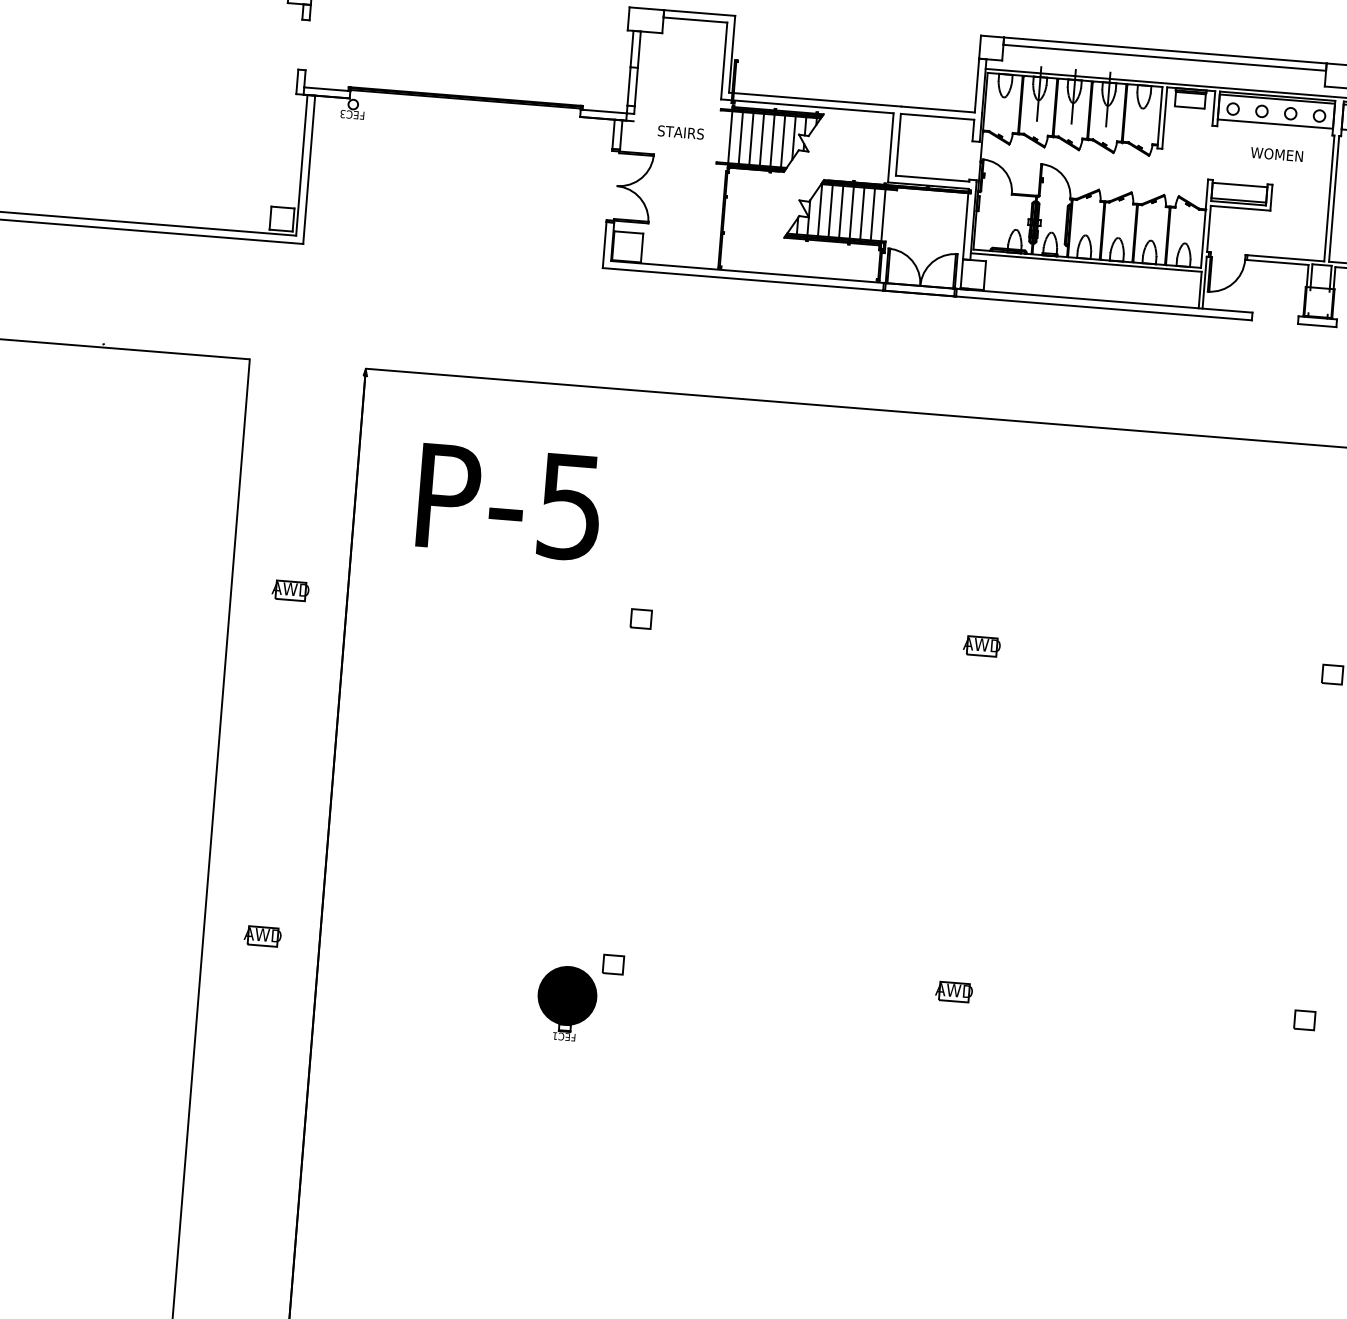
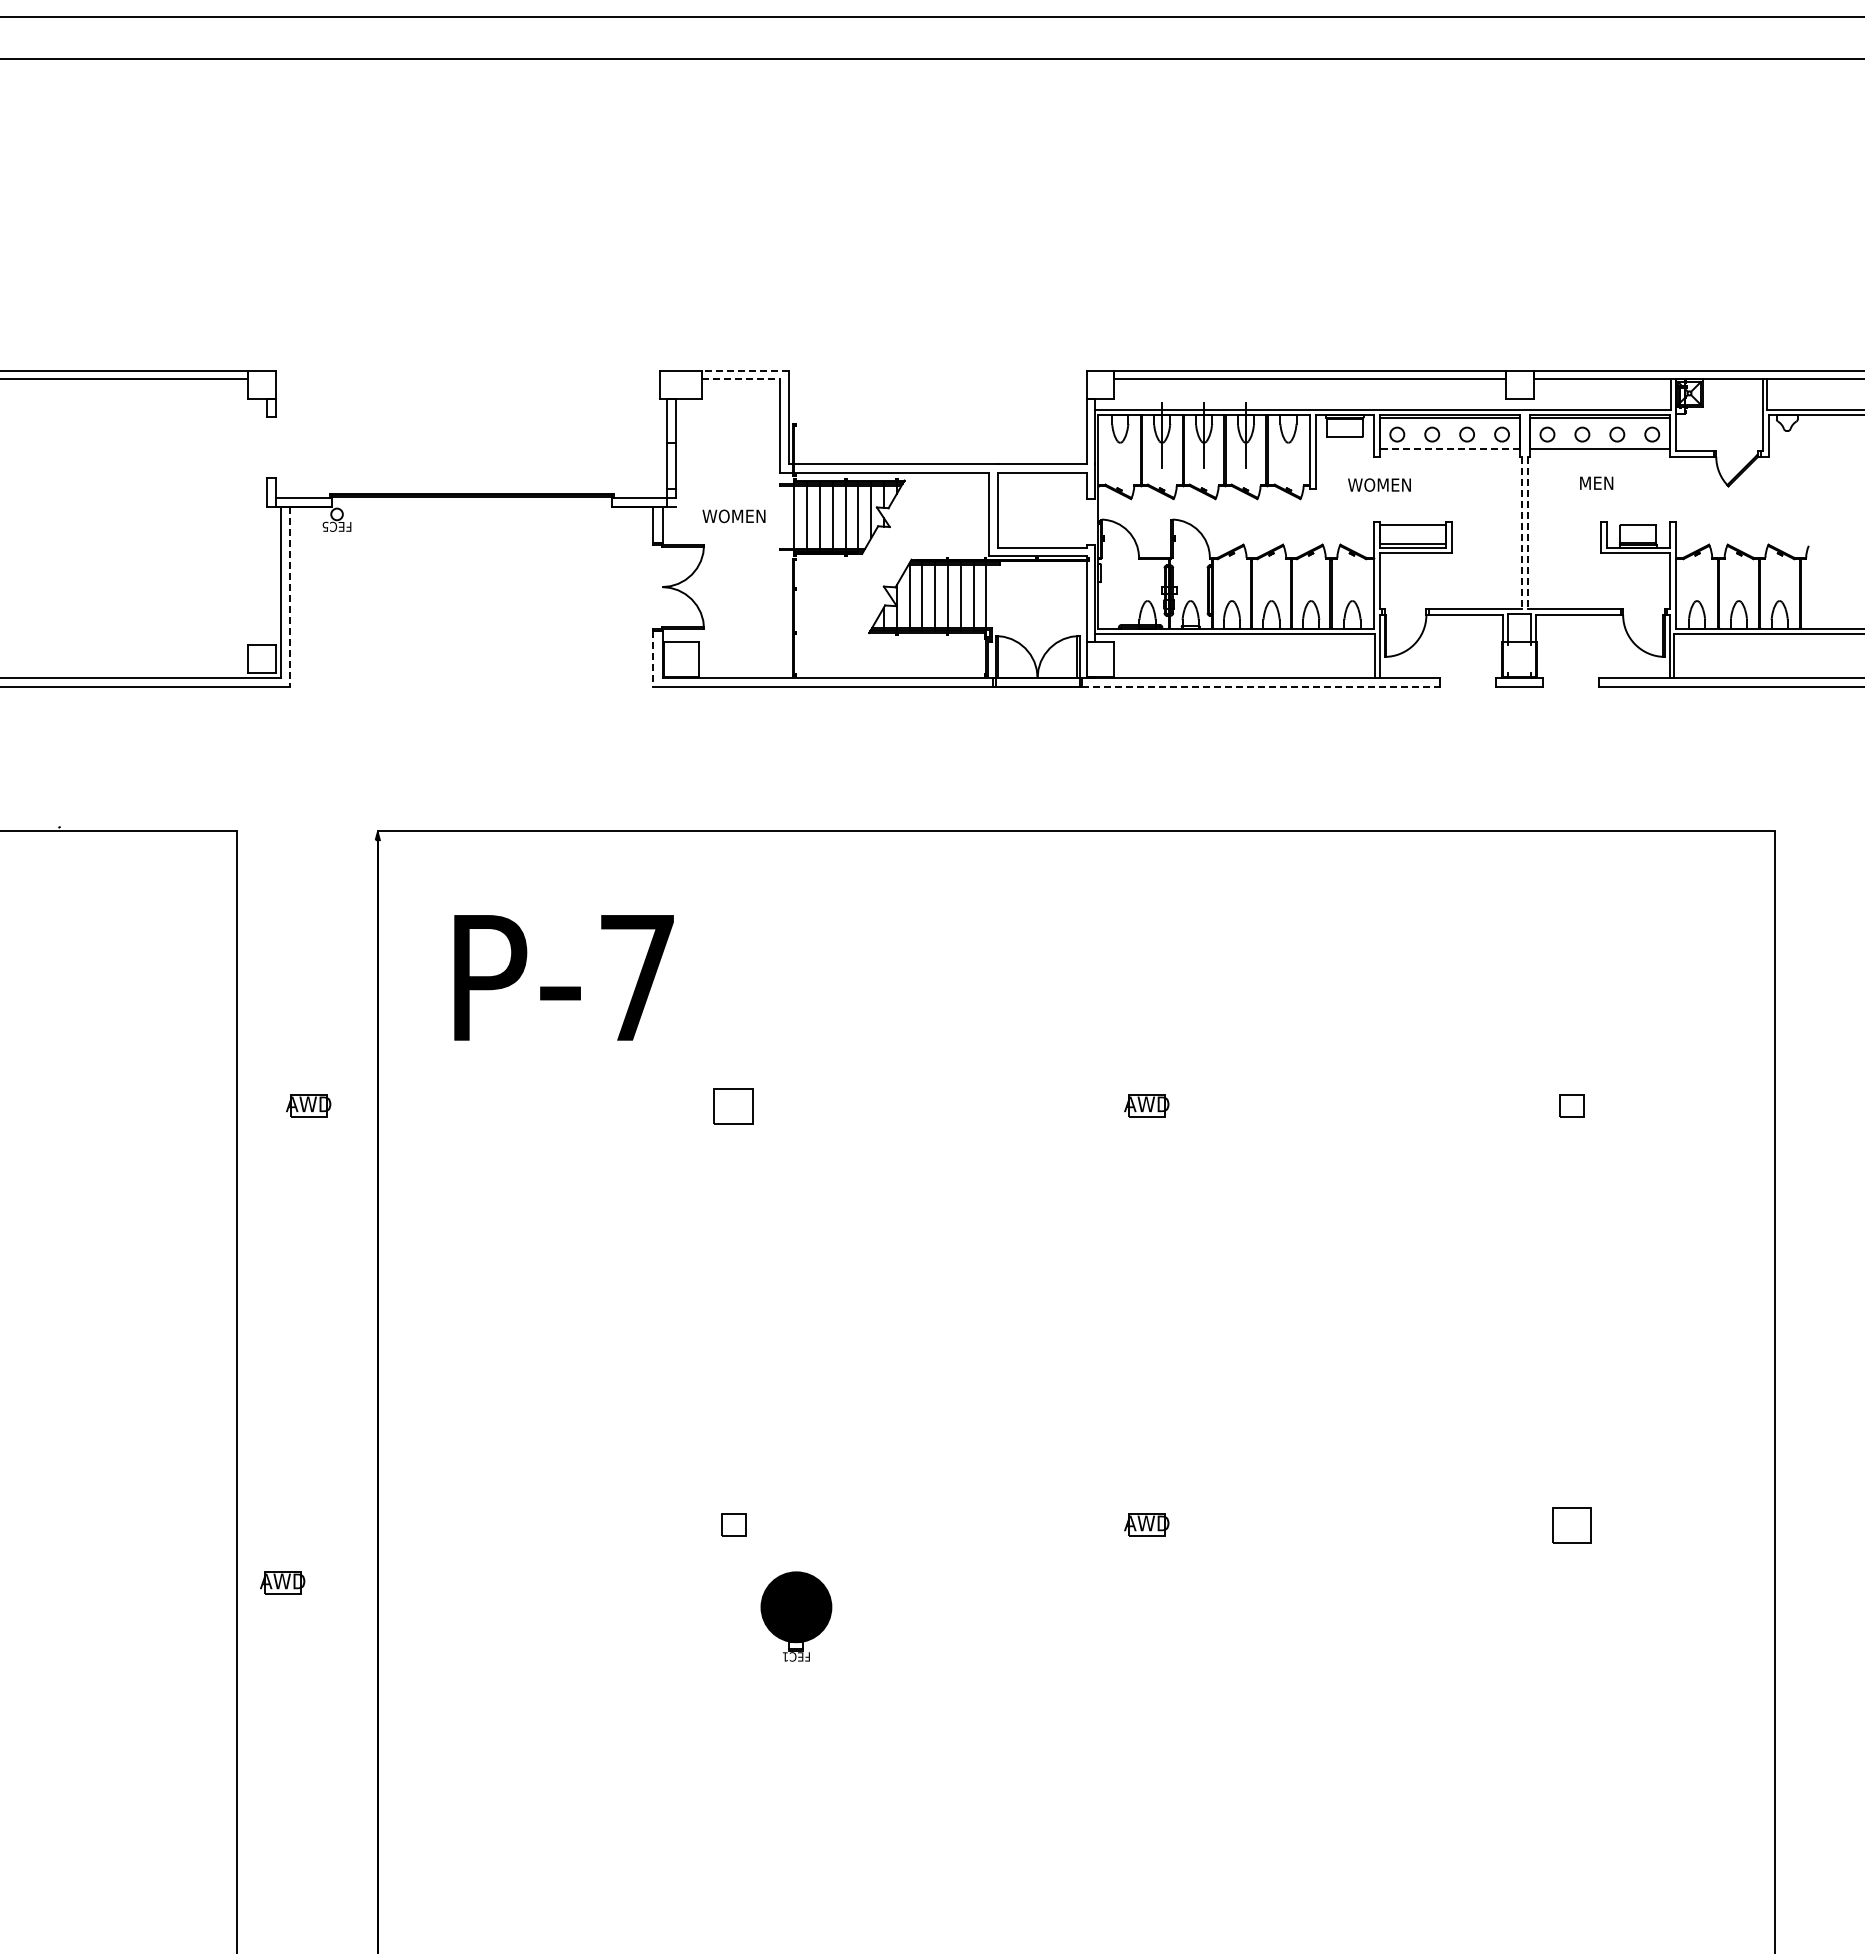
line: (698, 12) -> (744, 370), solid -> dashed
line: (695, 20) -> (740, 379), solid -> dashed
text: (342, 113) -> (324, 526), FEC3 -> FEC5
line: (1275, 124) -> (1449, 448), solid -> dashed
text: (680, 132) -> (733, 516), STAIRS -> WOMEN
text: (1276, 154) -> (1379, 484), moved
line: (309, 170) -> (290, 597), solid -> dashed
line: (1329, 198) -> (1521, 533), solid -> dashed
line: (1333, 199) -> (1527, 533), solid -> dashed
line: (604, 245) -> (653, 659), solid -> dashed
line: (1104, 308) -> (1261, 687), solid -> dashed
text: (569, 508) -> (636, 979), P-5 -> P-7
part: (641, 618) -> (733, 1105), size x1.6
part: (262, 935) -> (282, 1582), moved
part: (566, 1003) -> (796, 1616), moved
part: (1304, 1019) -> (1571, 1524), size x1.6

